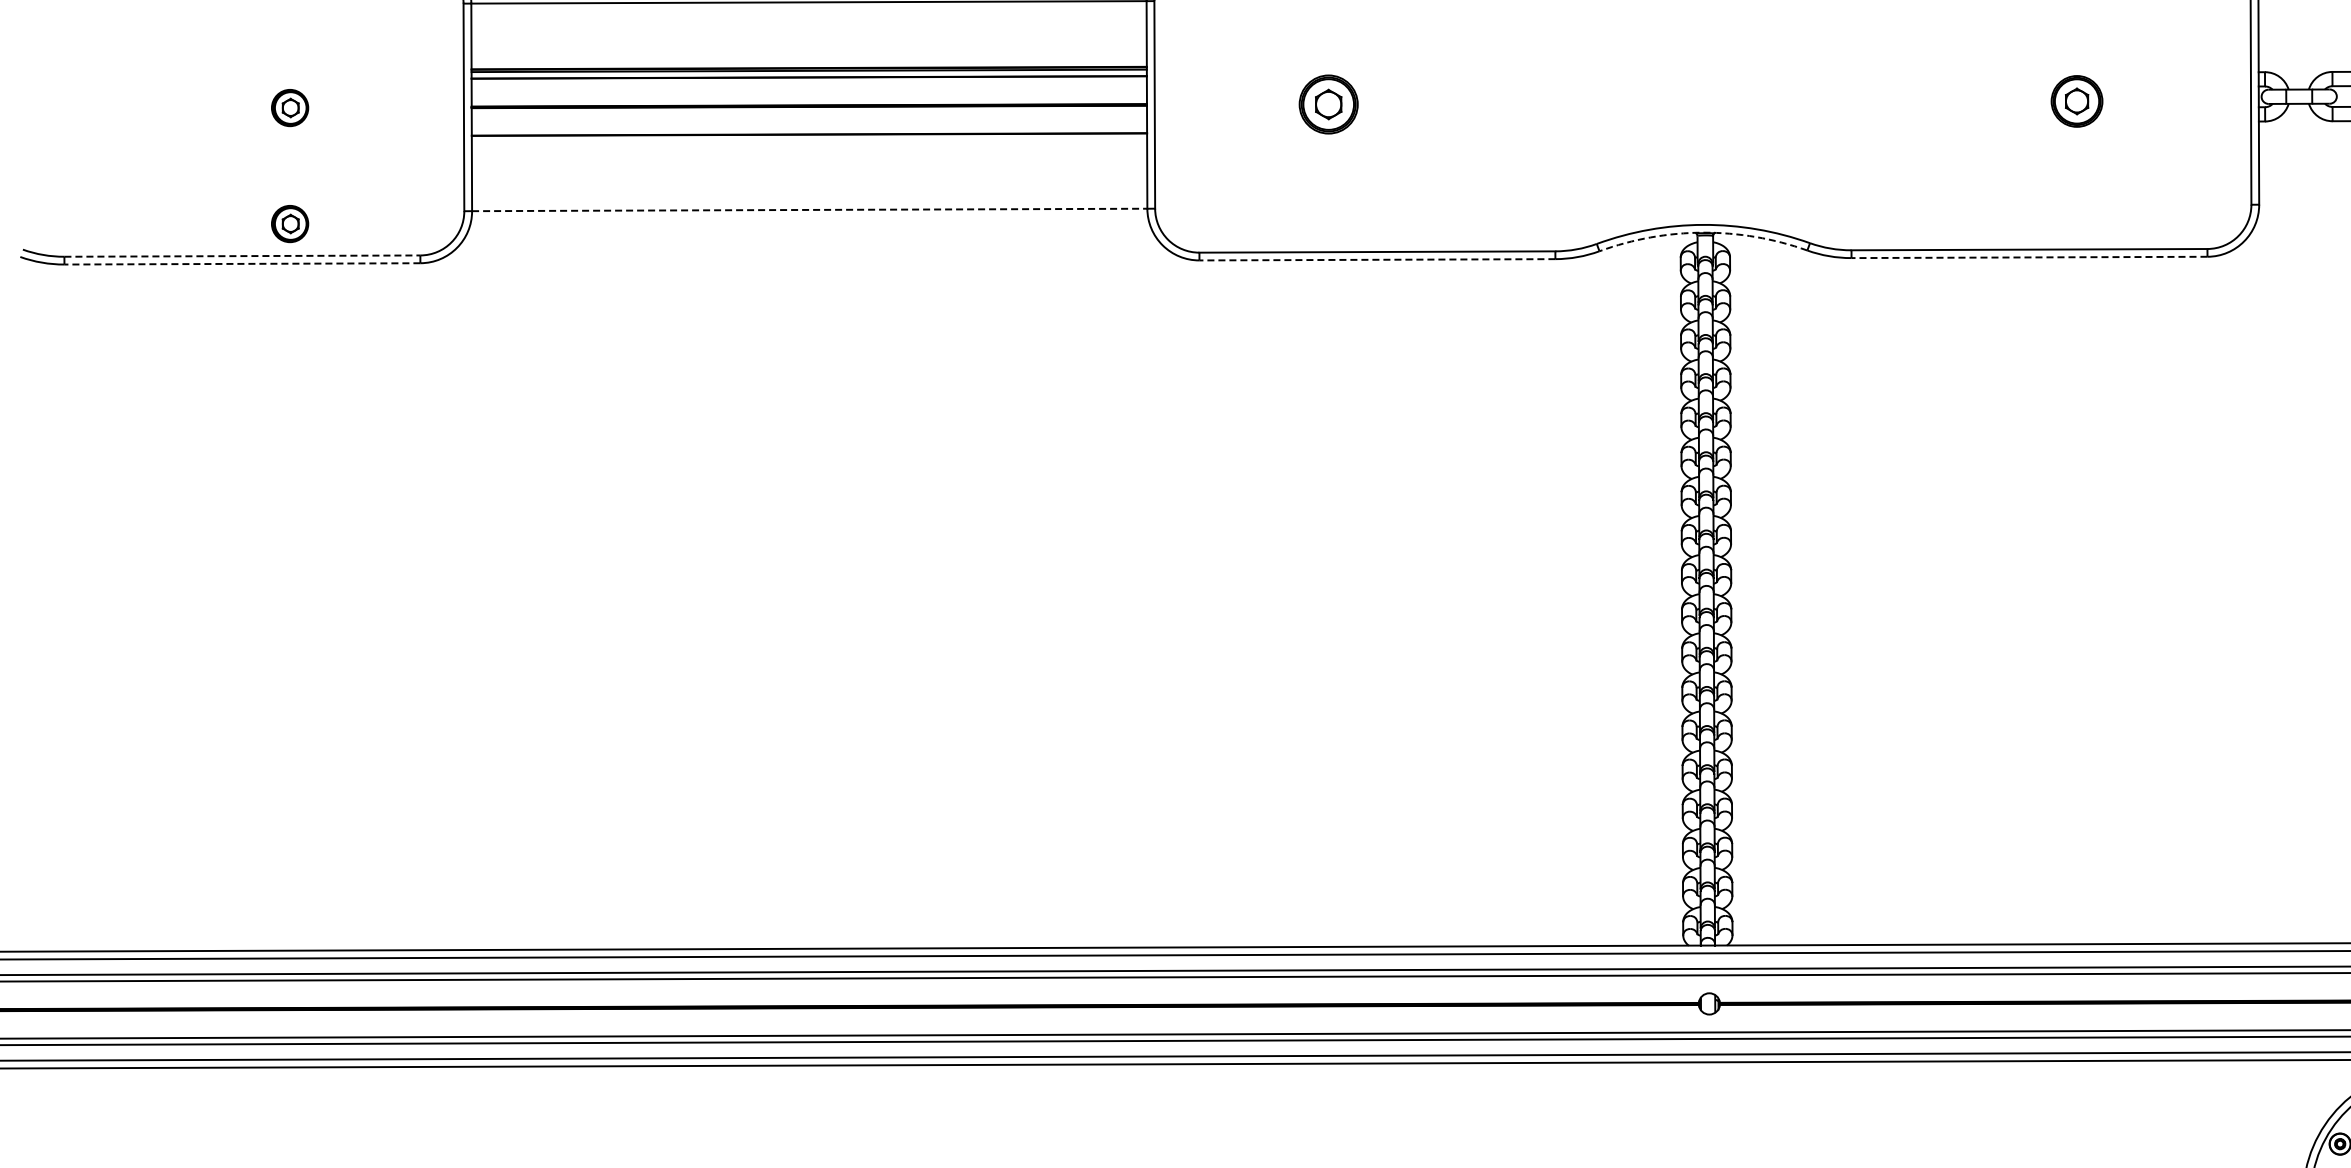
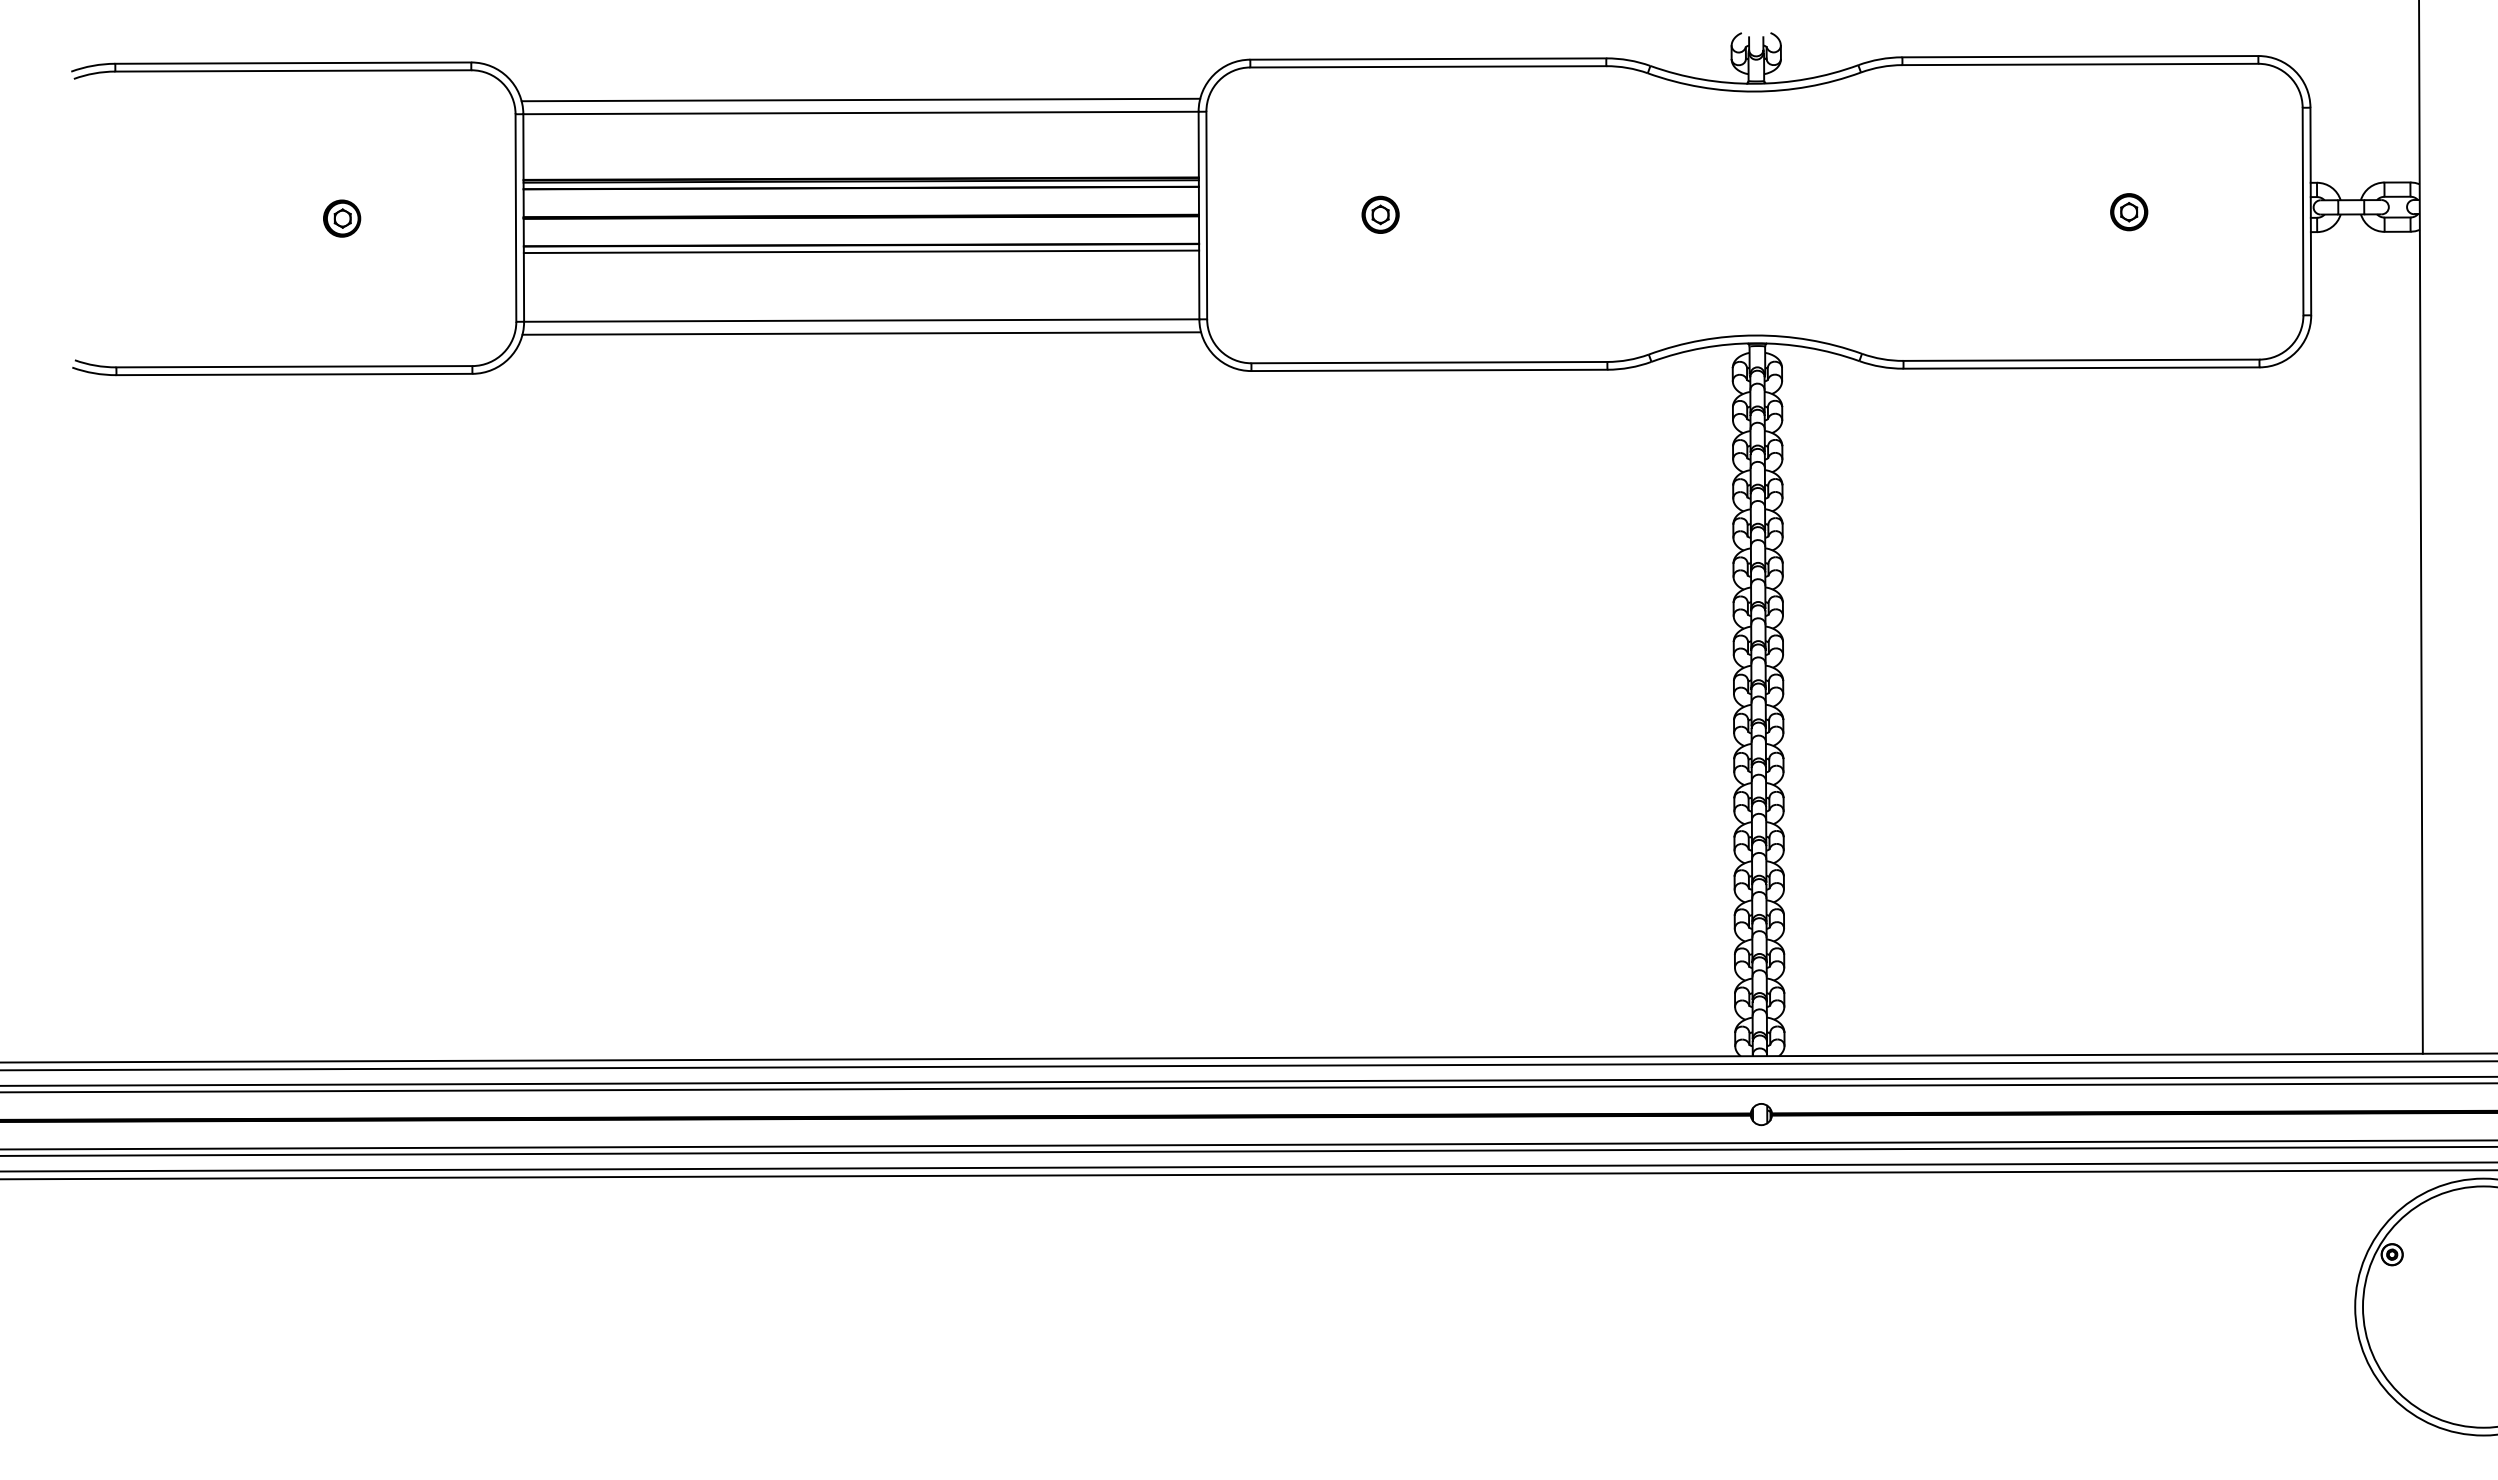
part: (2077, 101) -> (2129, 212), size x0.71
part: (1328, 103) -> (1380, 214), size x0.62
line: (809, 140) -> (861, 251), added
line: (809, 209) -> (861, 320), dashed -> solid
line: (809, 222) -> (861, 333), added
part: (290, 223) -> (342, 334), removed
arc: (1703, 232) -> (1755, 343), dashed -> solid
line: (242, 255) -> (294, 366), dashed -> solid
line: (2029, 257) -> (2081, 368), dashed -> solid
line: (1377, 259) -> (1429, 370), dashed -> solid
line: (242, 263) -> (294, 374), dashed -> solid

